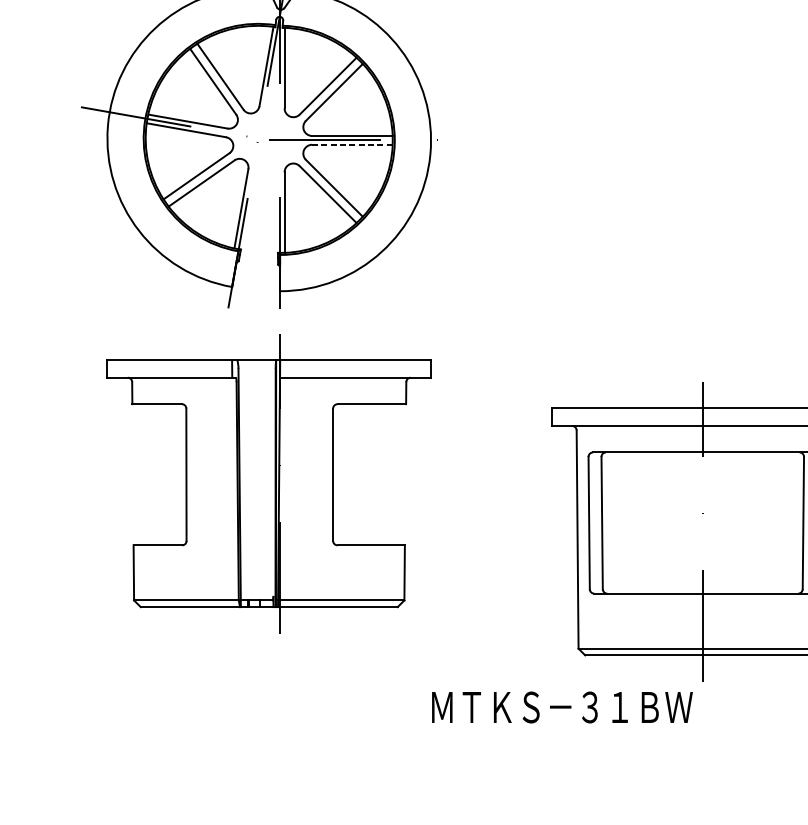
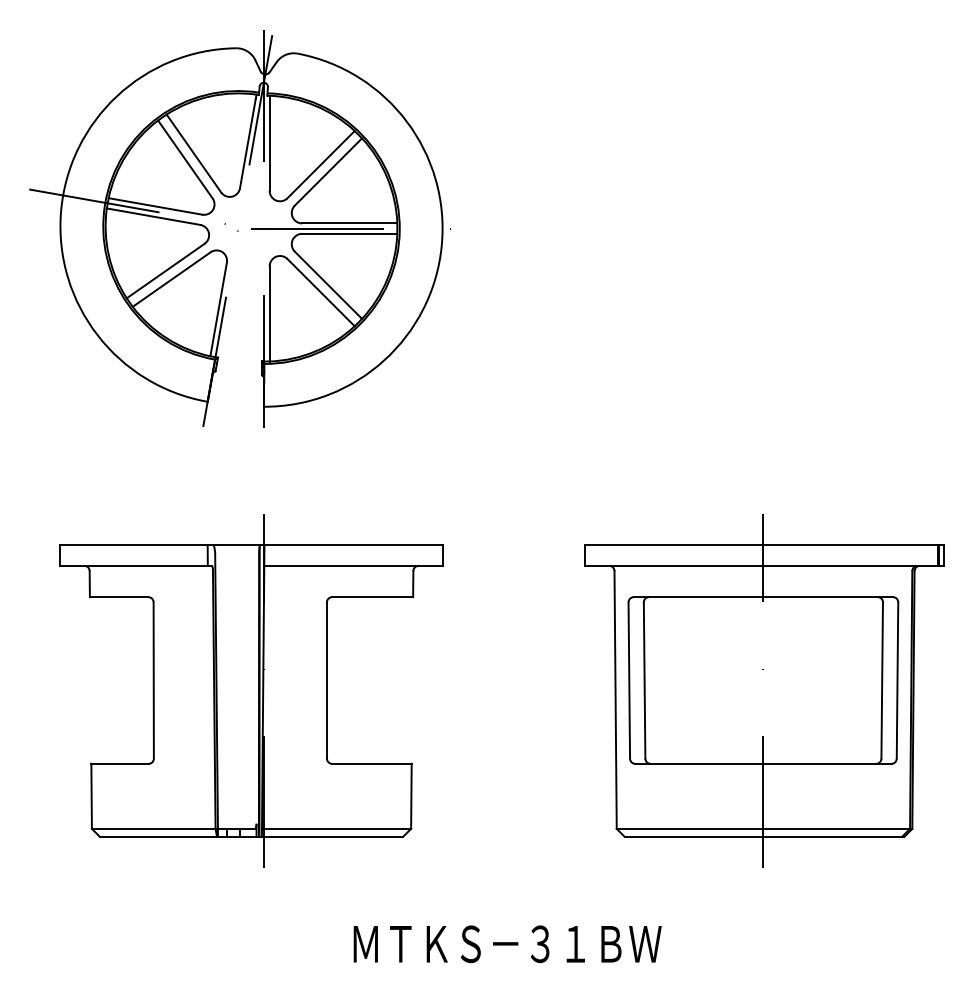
line: (352, 144) -> (349, 233), dashed -> solid
part: (269, 483) -> (251, 690), moved
text: (562, 707) -> (507, 944), moved

